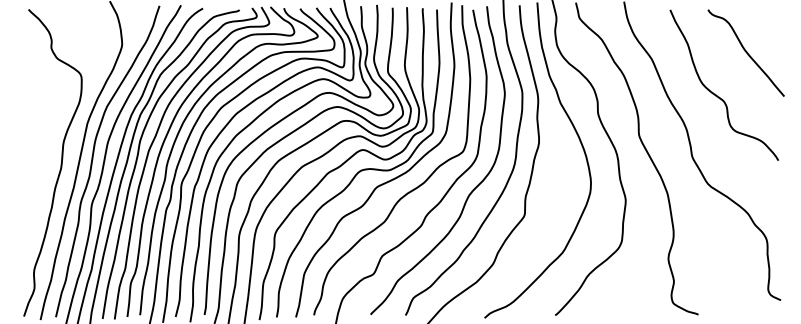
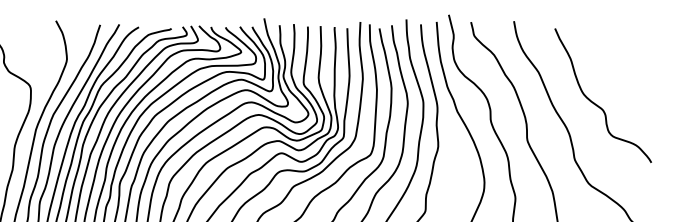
curve: (745, 52) -> (622, 66), removed

